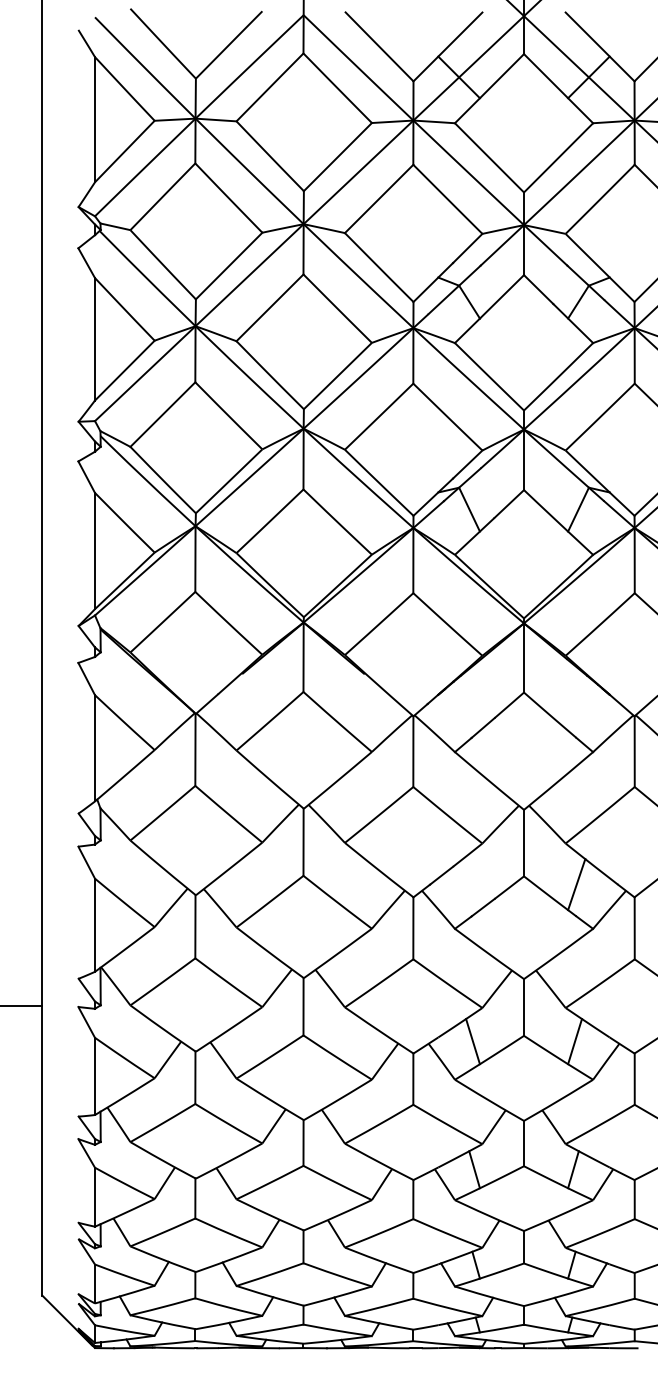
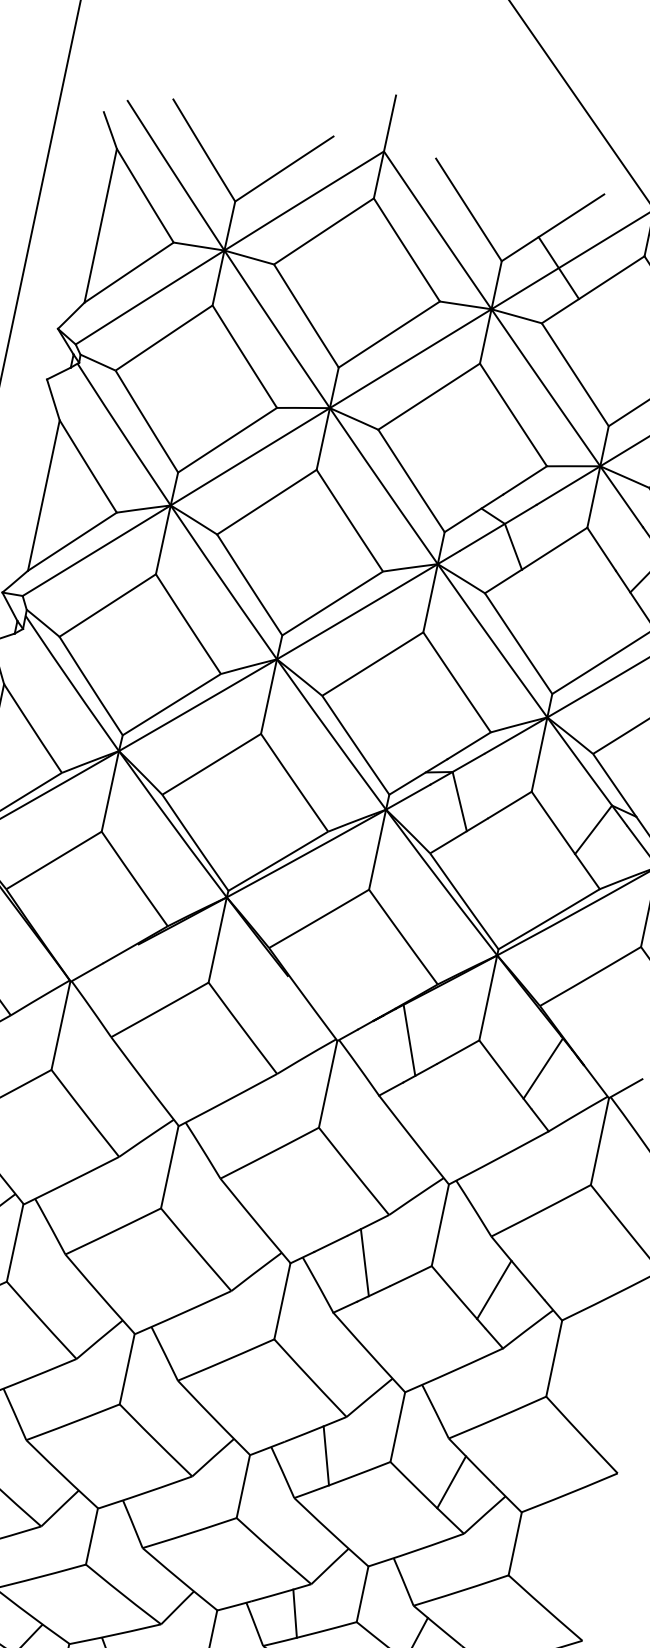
line: (469, 703) -> (409, 1039), added
line: (578, 703) -> (543, 1067), added
line: (470, 884) -> (363, 1262), added

